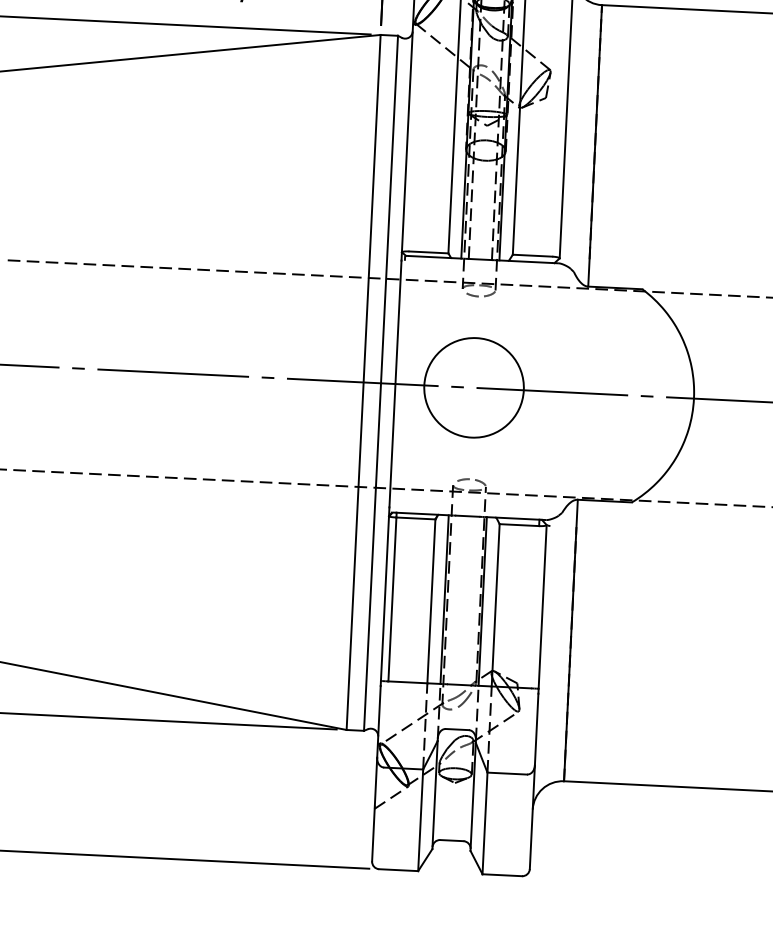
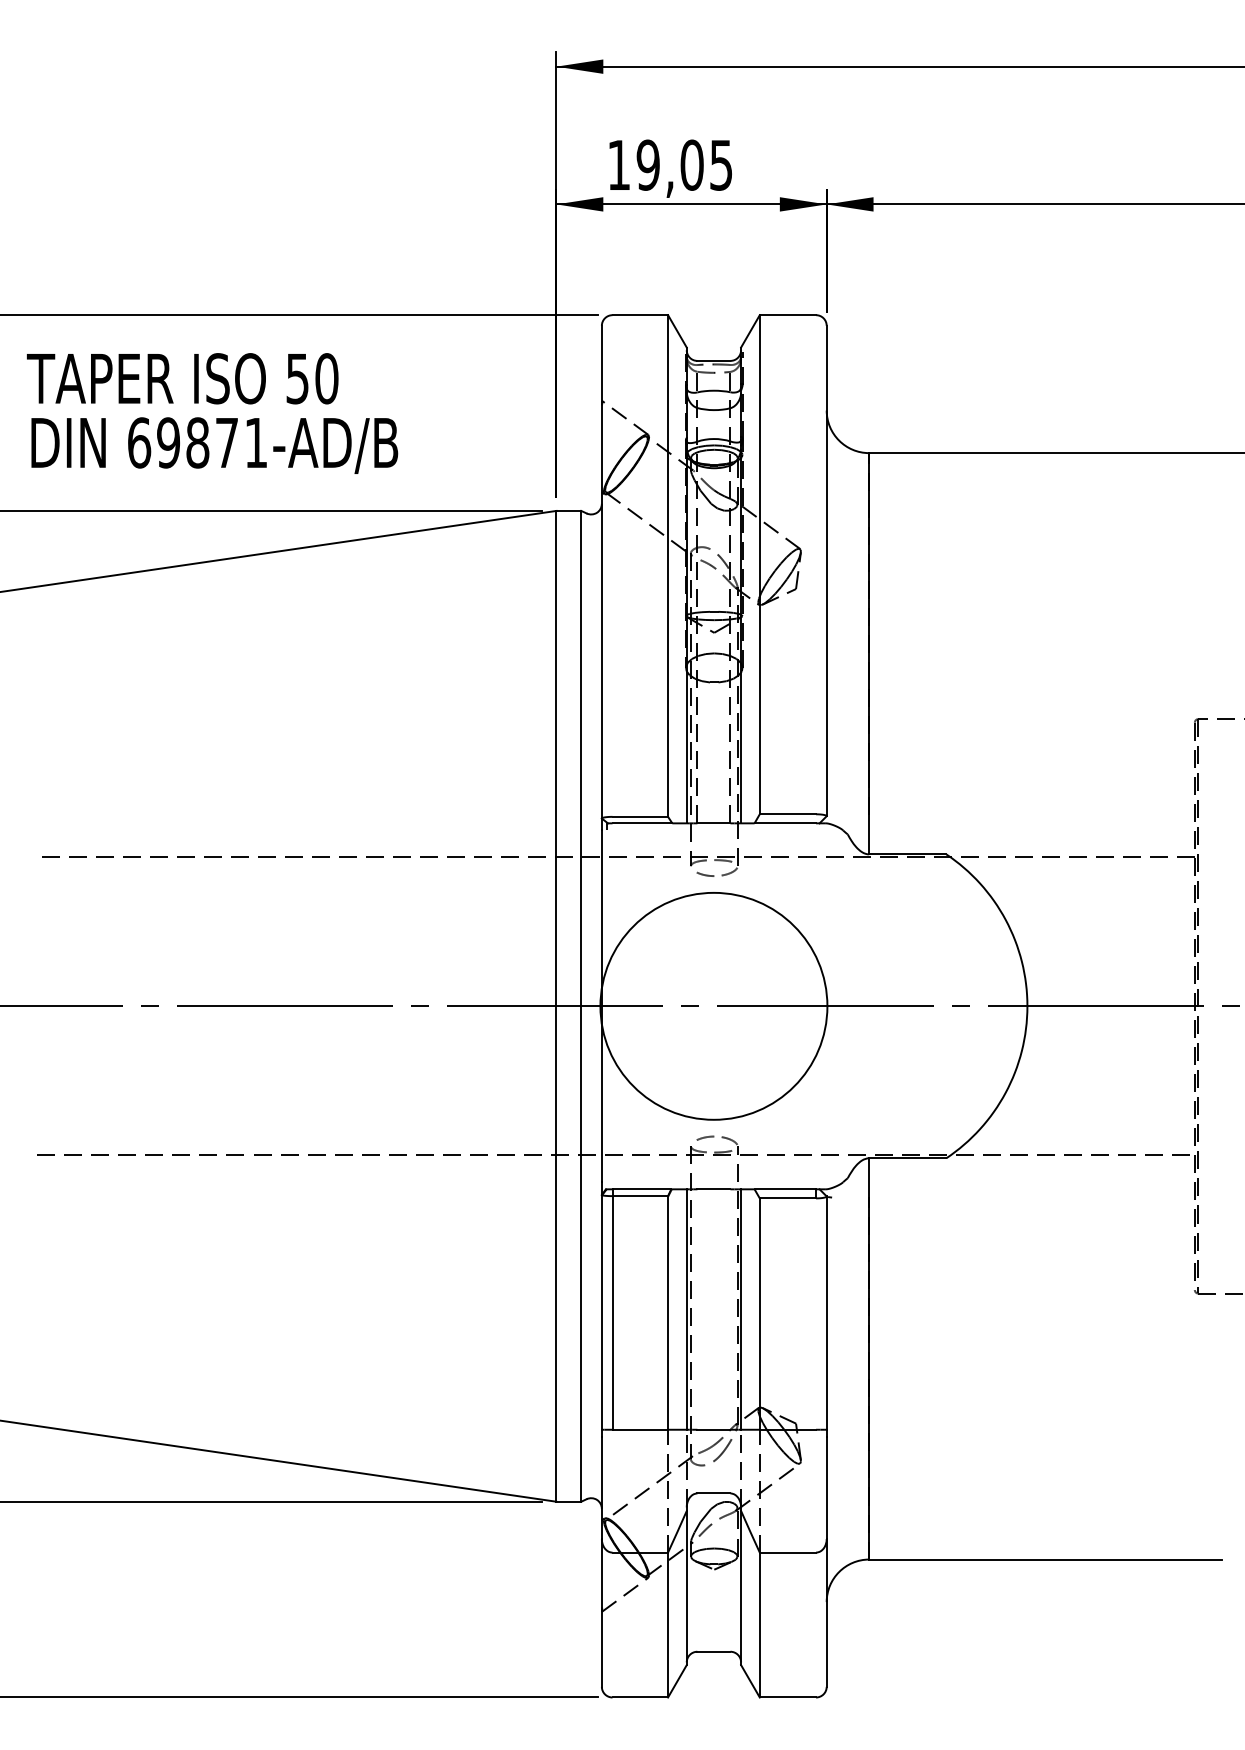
circle: (473, 387) -> (713, 1006), size x1.6

